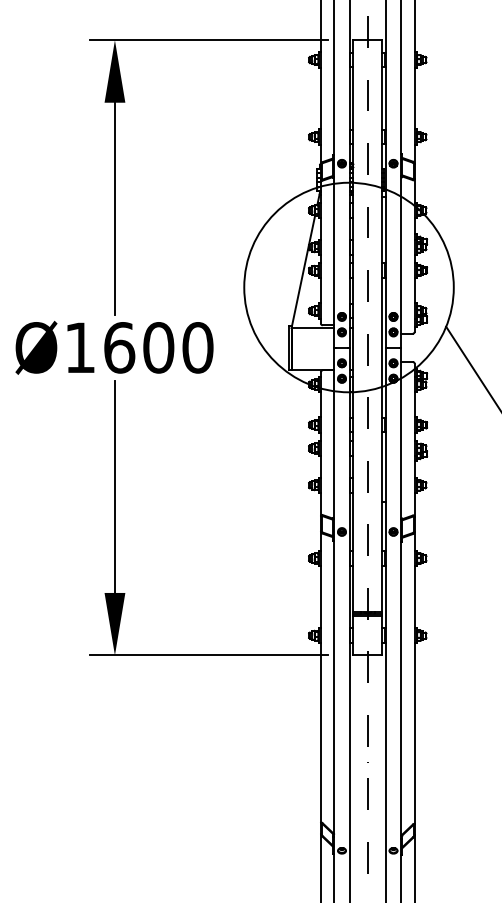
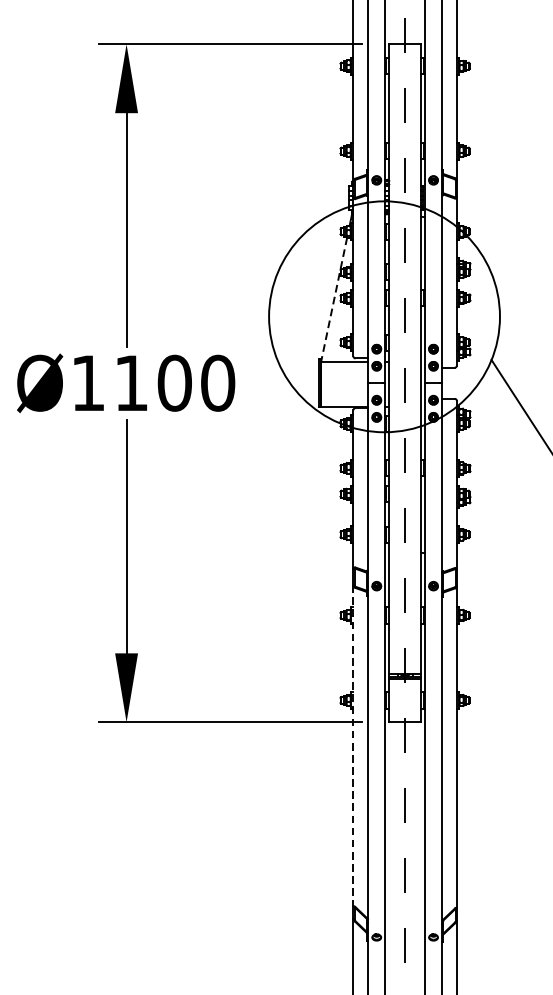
line: (303, 271) -> (334, 299), solid -> dashed
text: (119, 347) -> (131, 382), Ø1600 -> Ø1100
line: (320, 676) -> (353, 745), solid -> dashed

